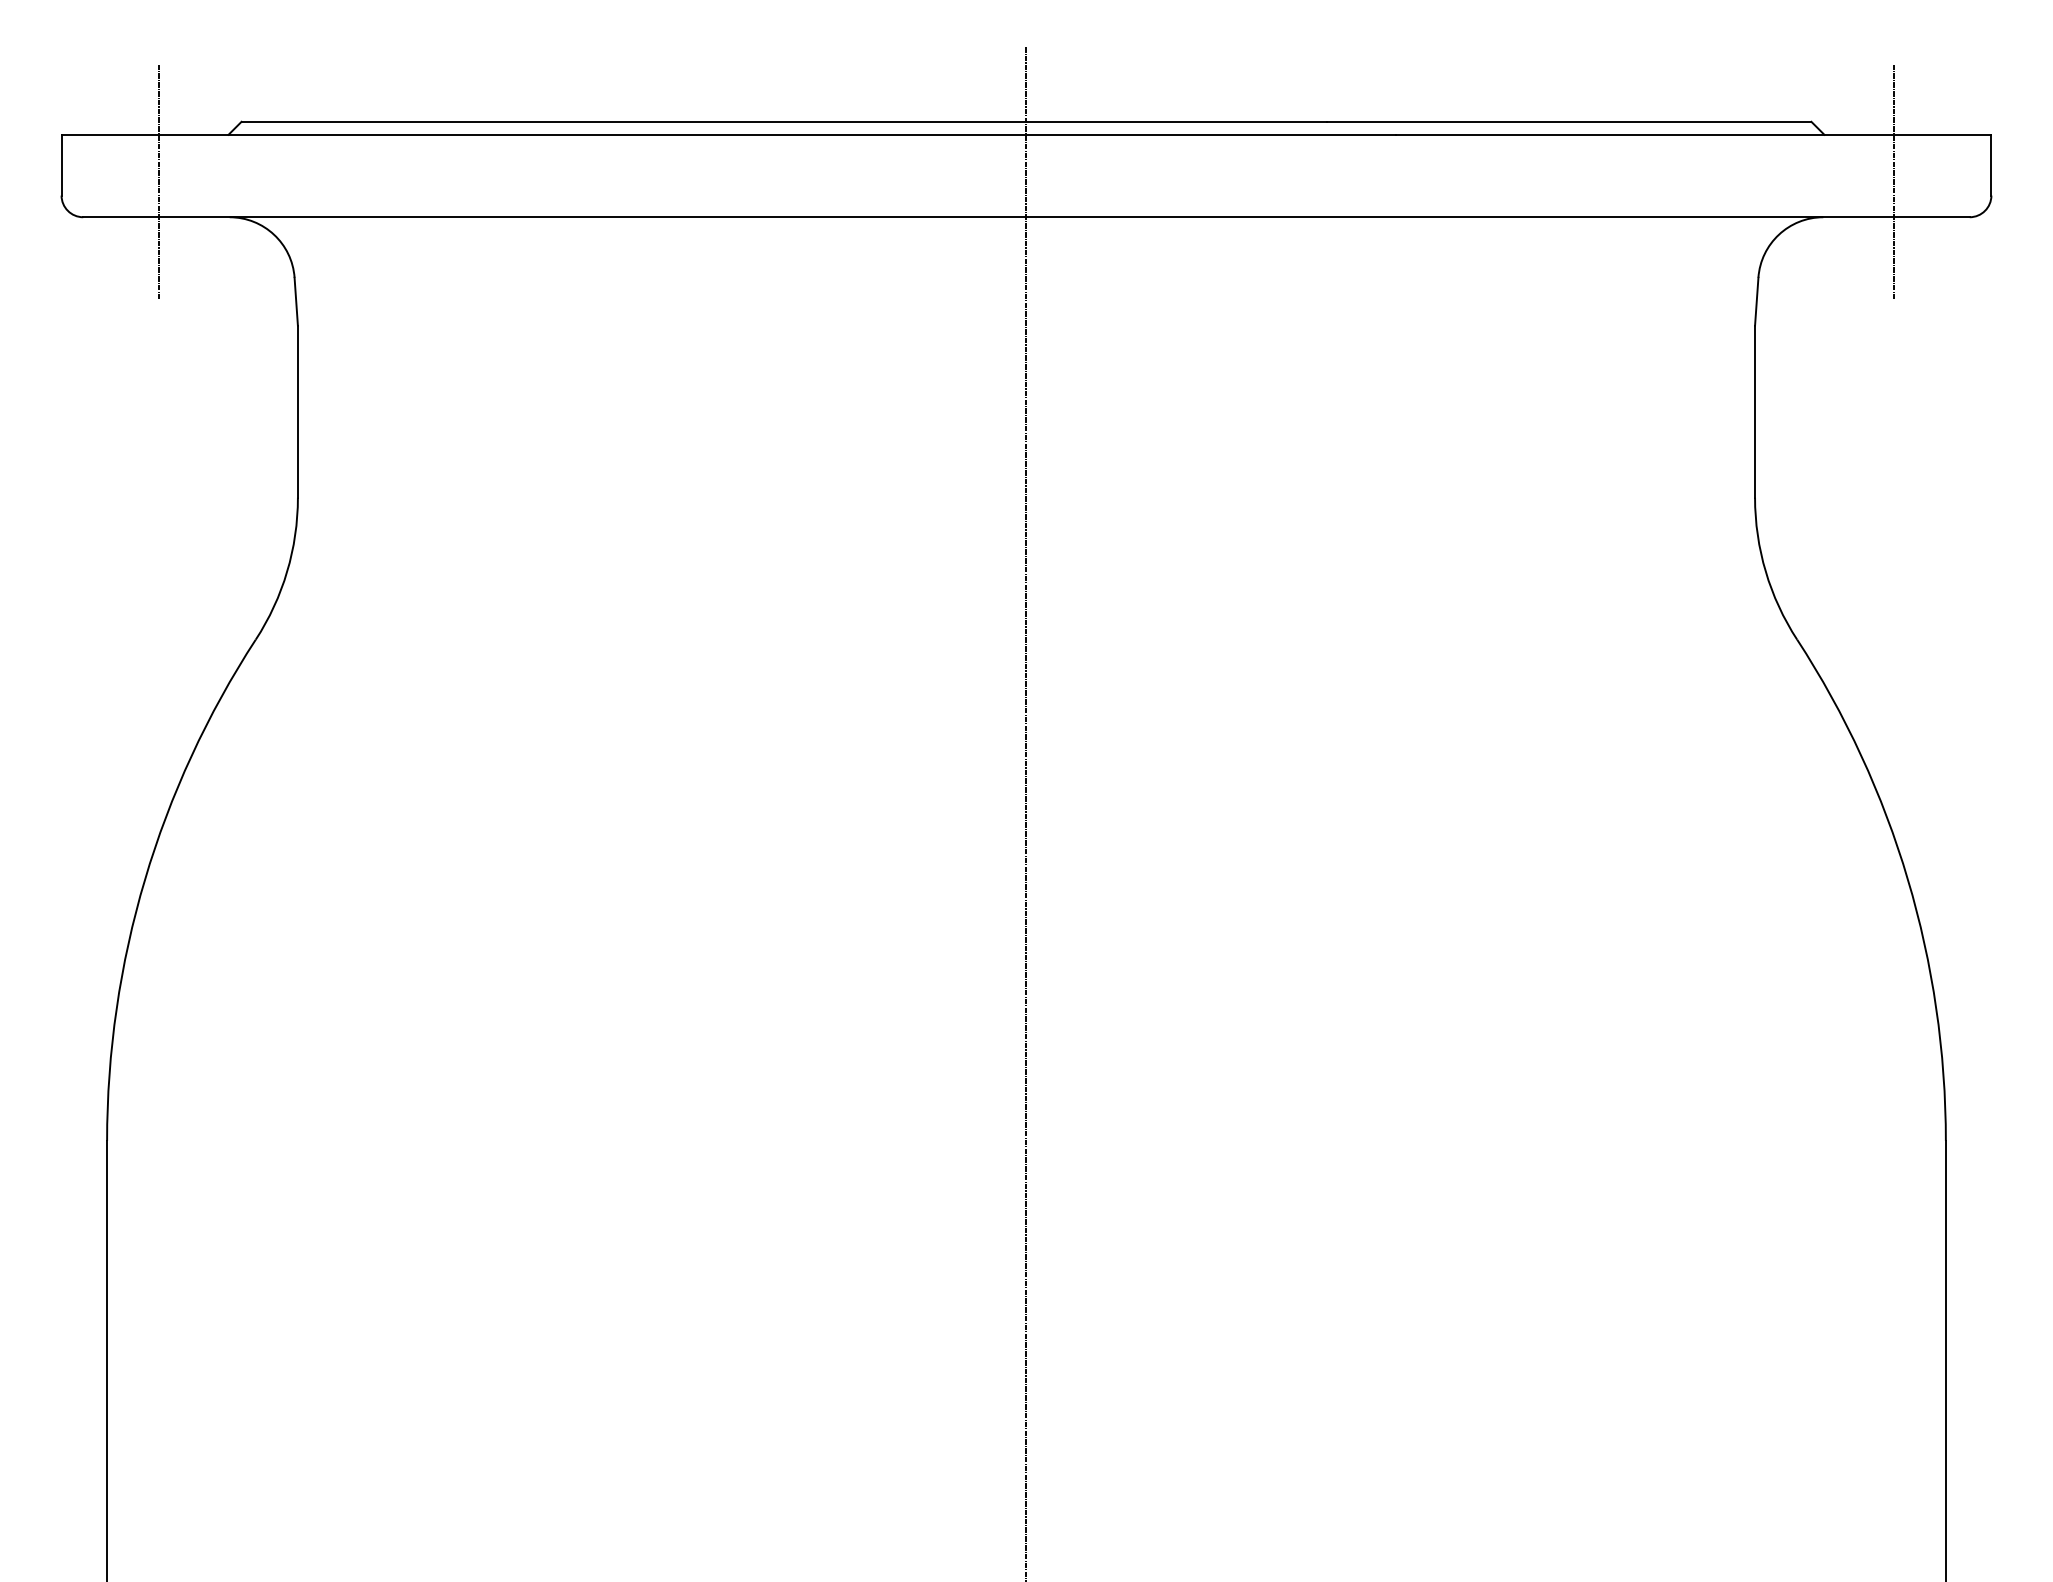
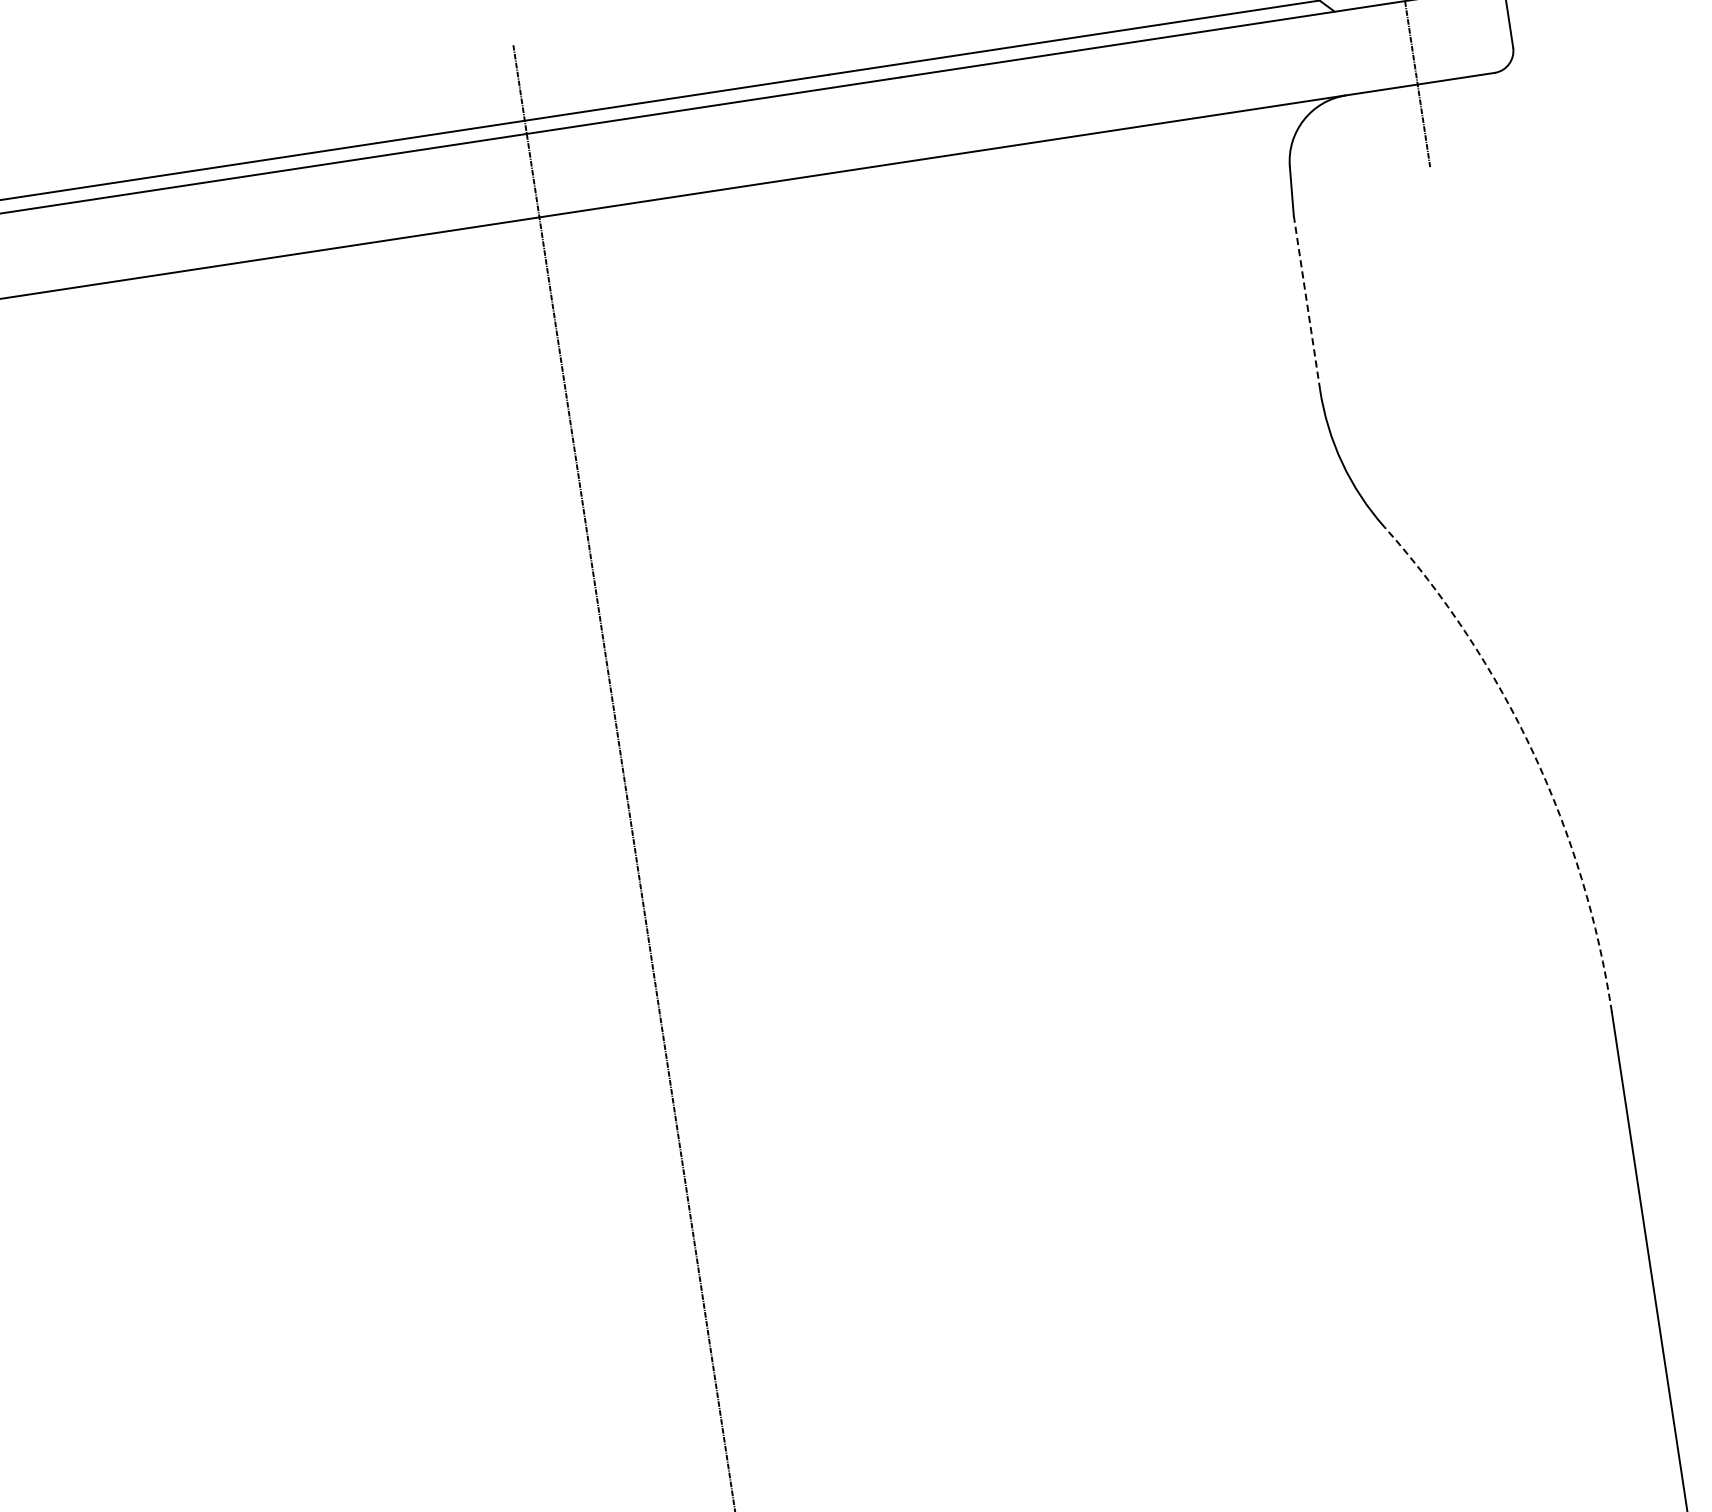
line: (1755, 411) -> (1307, 302), solid -> dashed
arc: (1907, 879) -> (1532, 753), solid -> dashed

